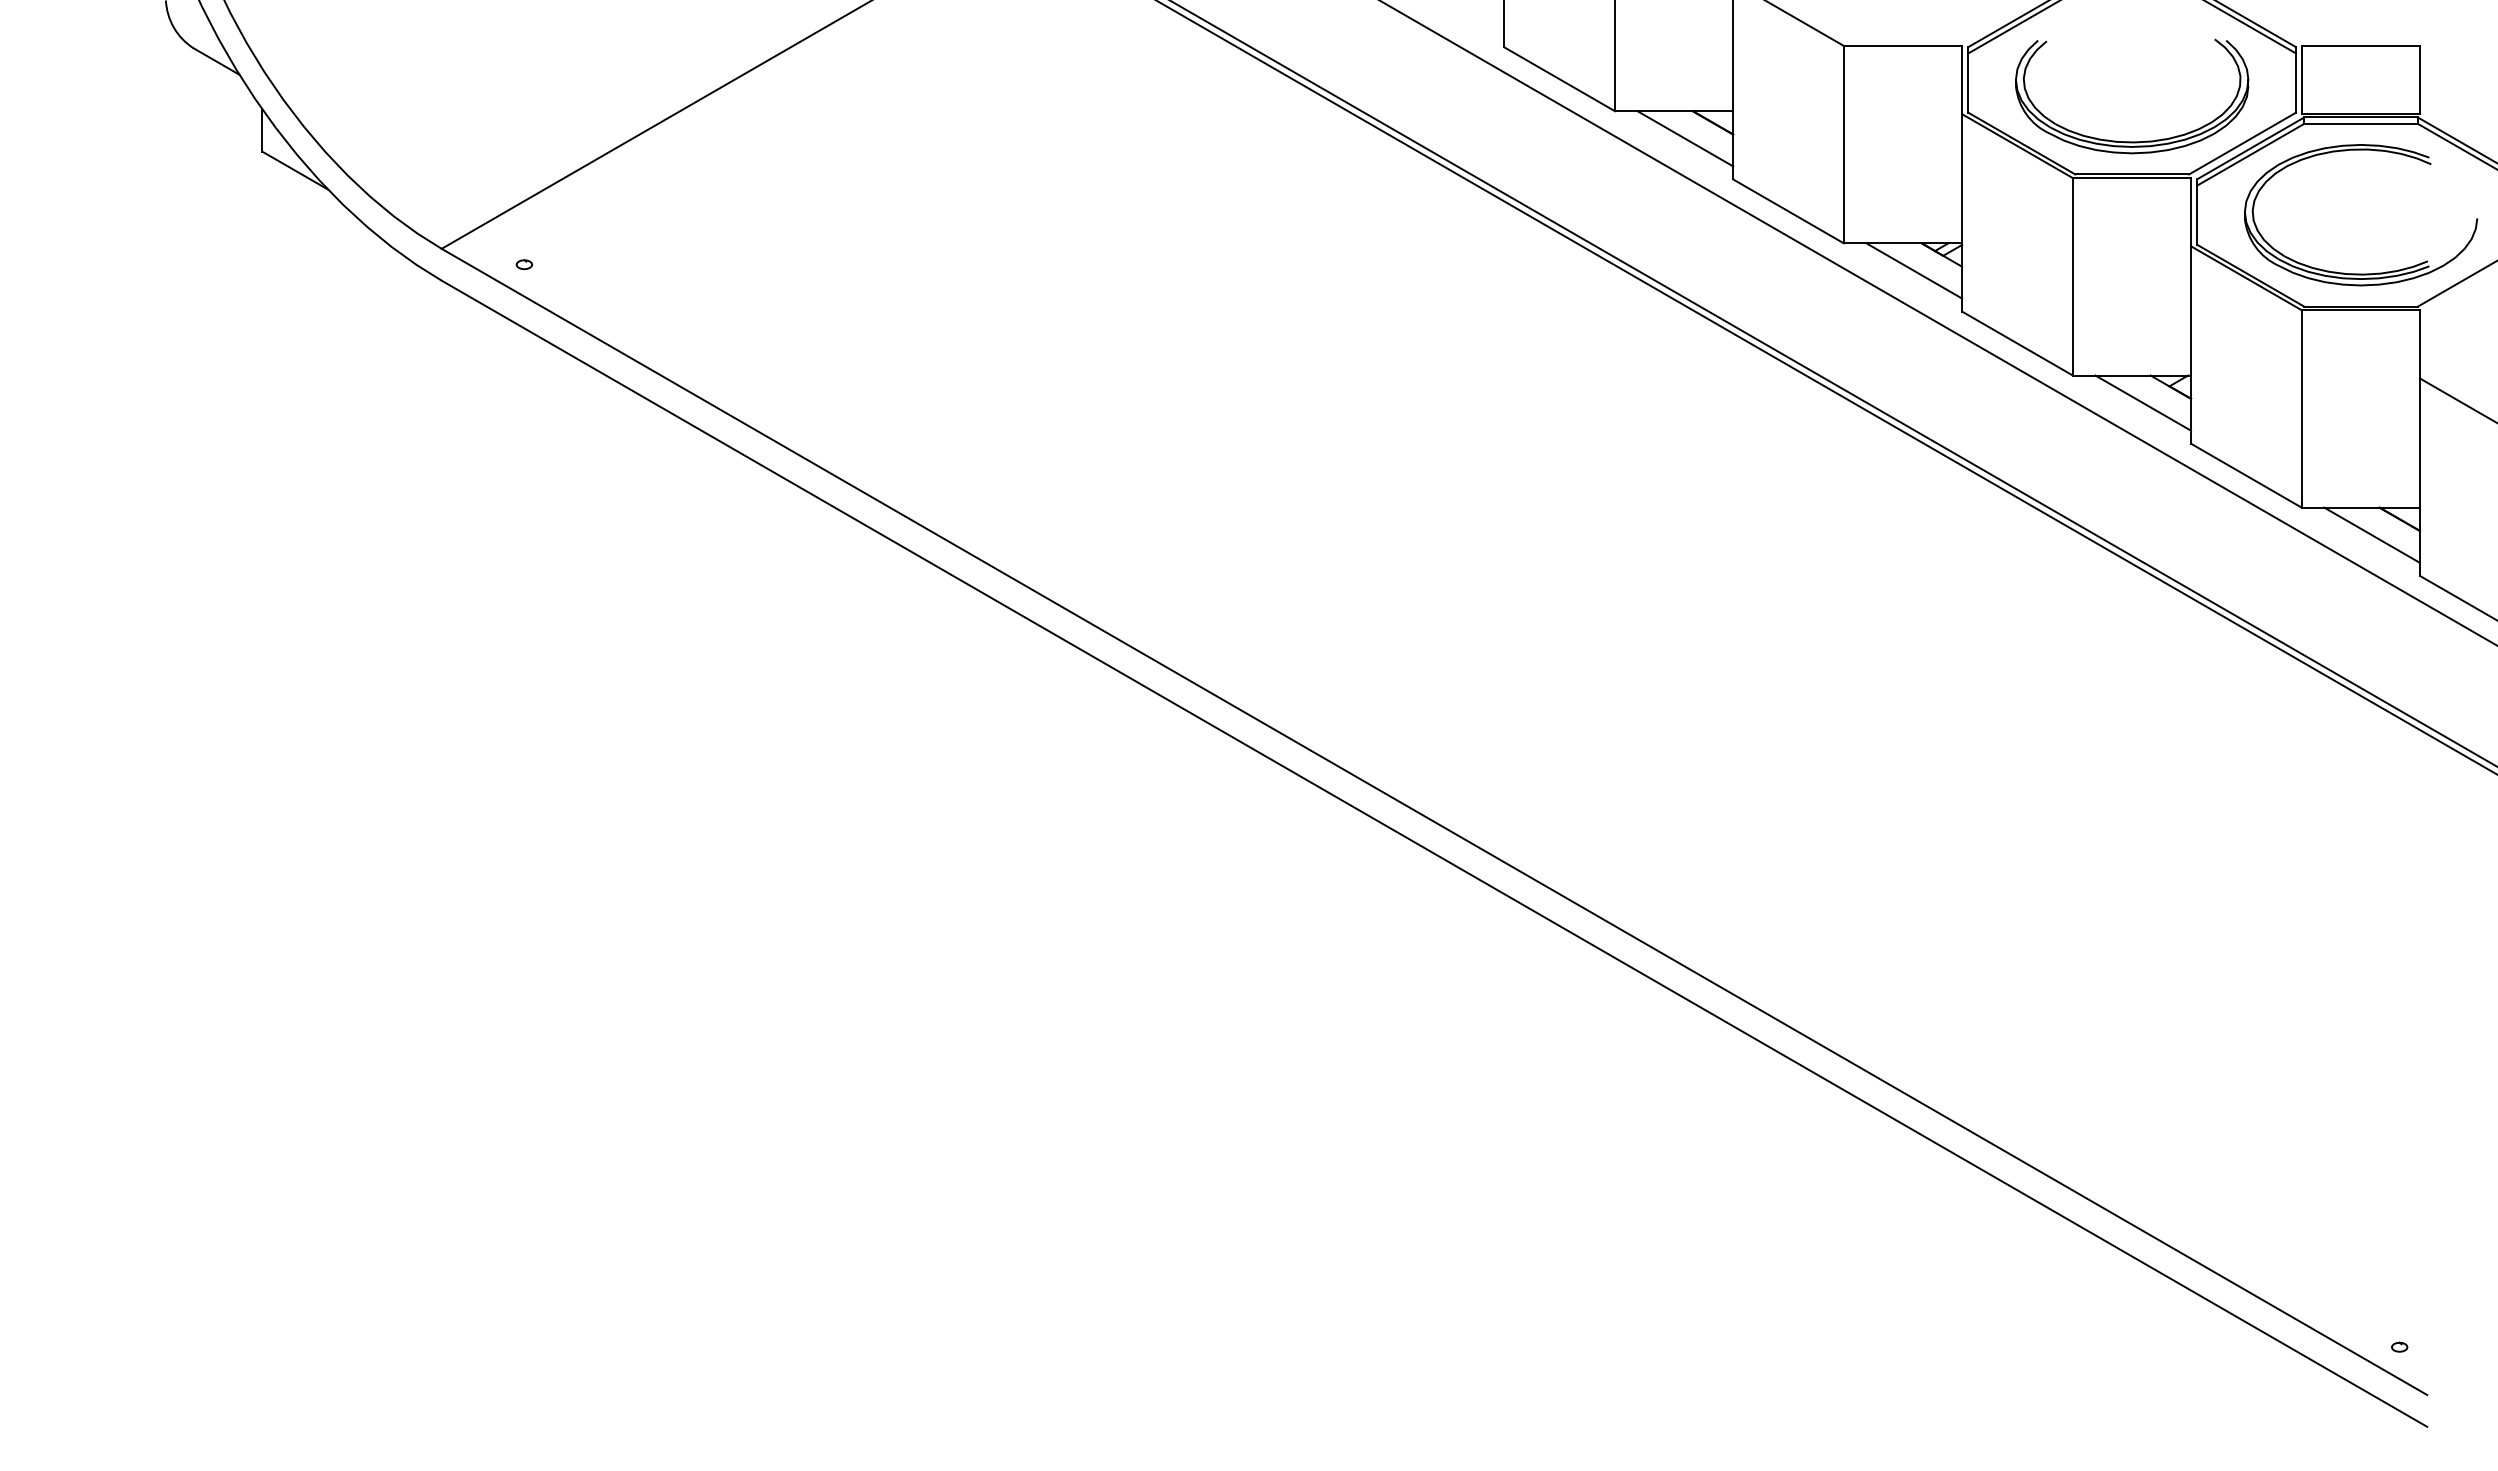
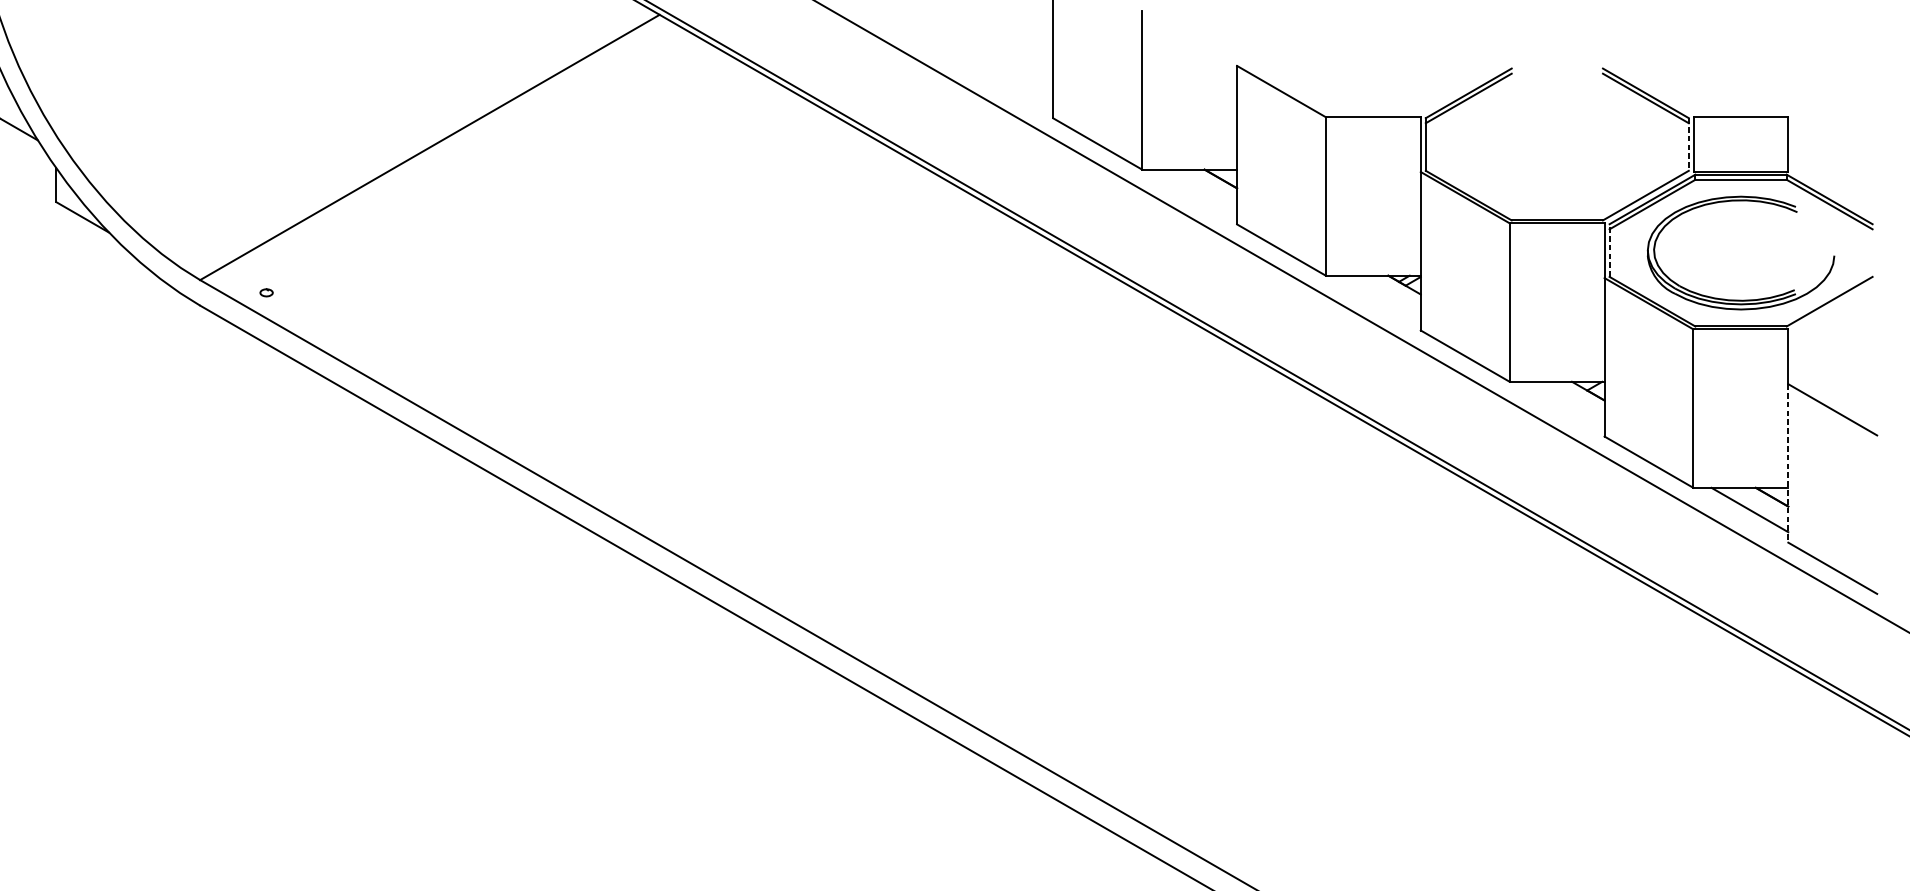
line: (2295, 79) -> (1688, 144), solid -> dashed
line: (1685, 138) -> (1198, 191), removed
part: (2132, 141) -> (1557, 193), removed
line: (2197, 212) -> (1609, 250), solid -> dashed
line: (1914, 270) -> (1382, 297), removed
line: (2143, 402) -> (1566, 403), removed
line: (2419, 477) -> (1787, 463), solid -> dashed

